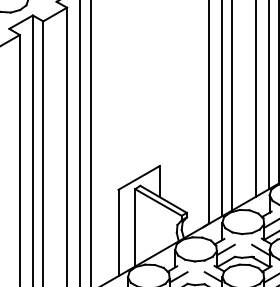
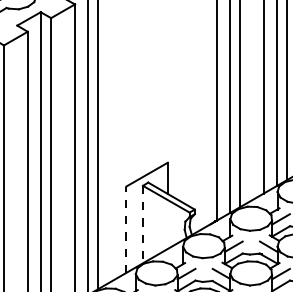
line: (135, 227) -> (143, 224), solid -> dashed
line: (118, 232) -> (126, 229), solid -> dashed

